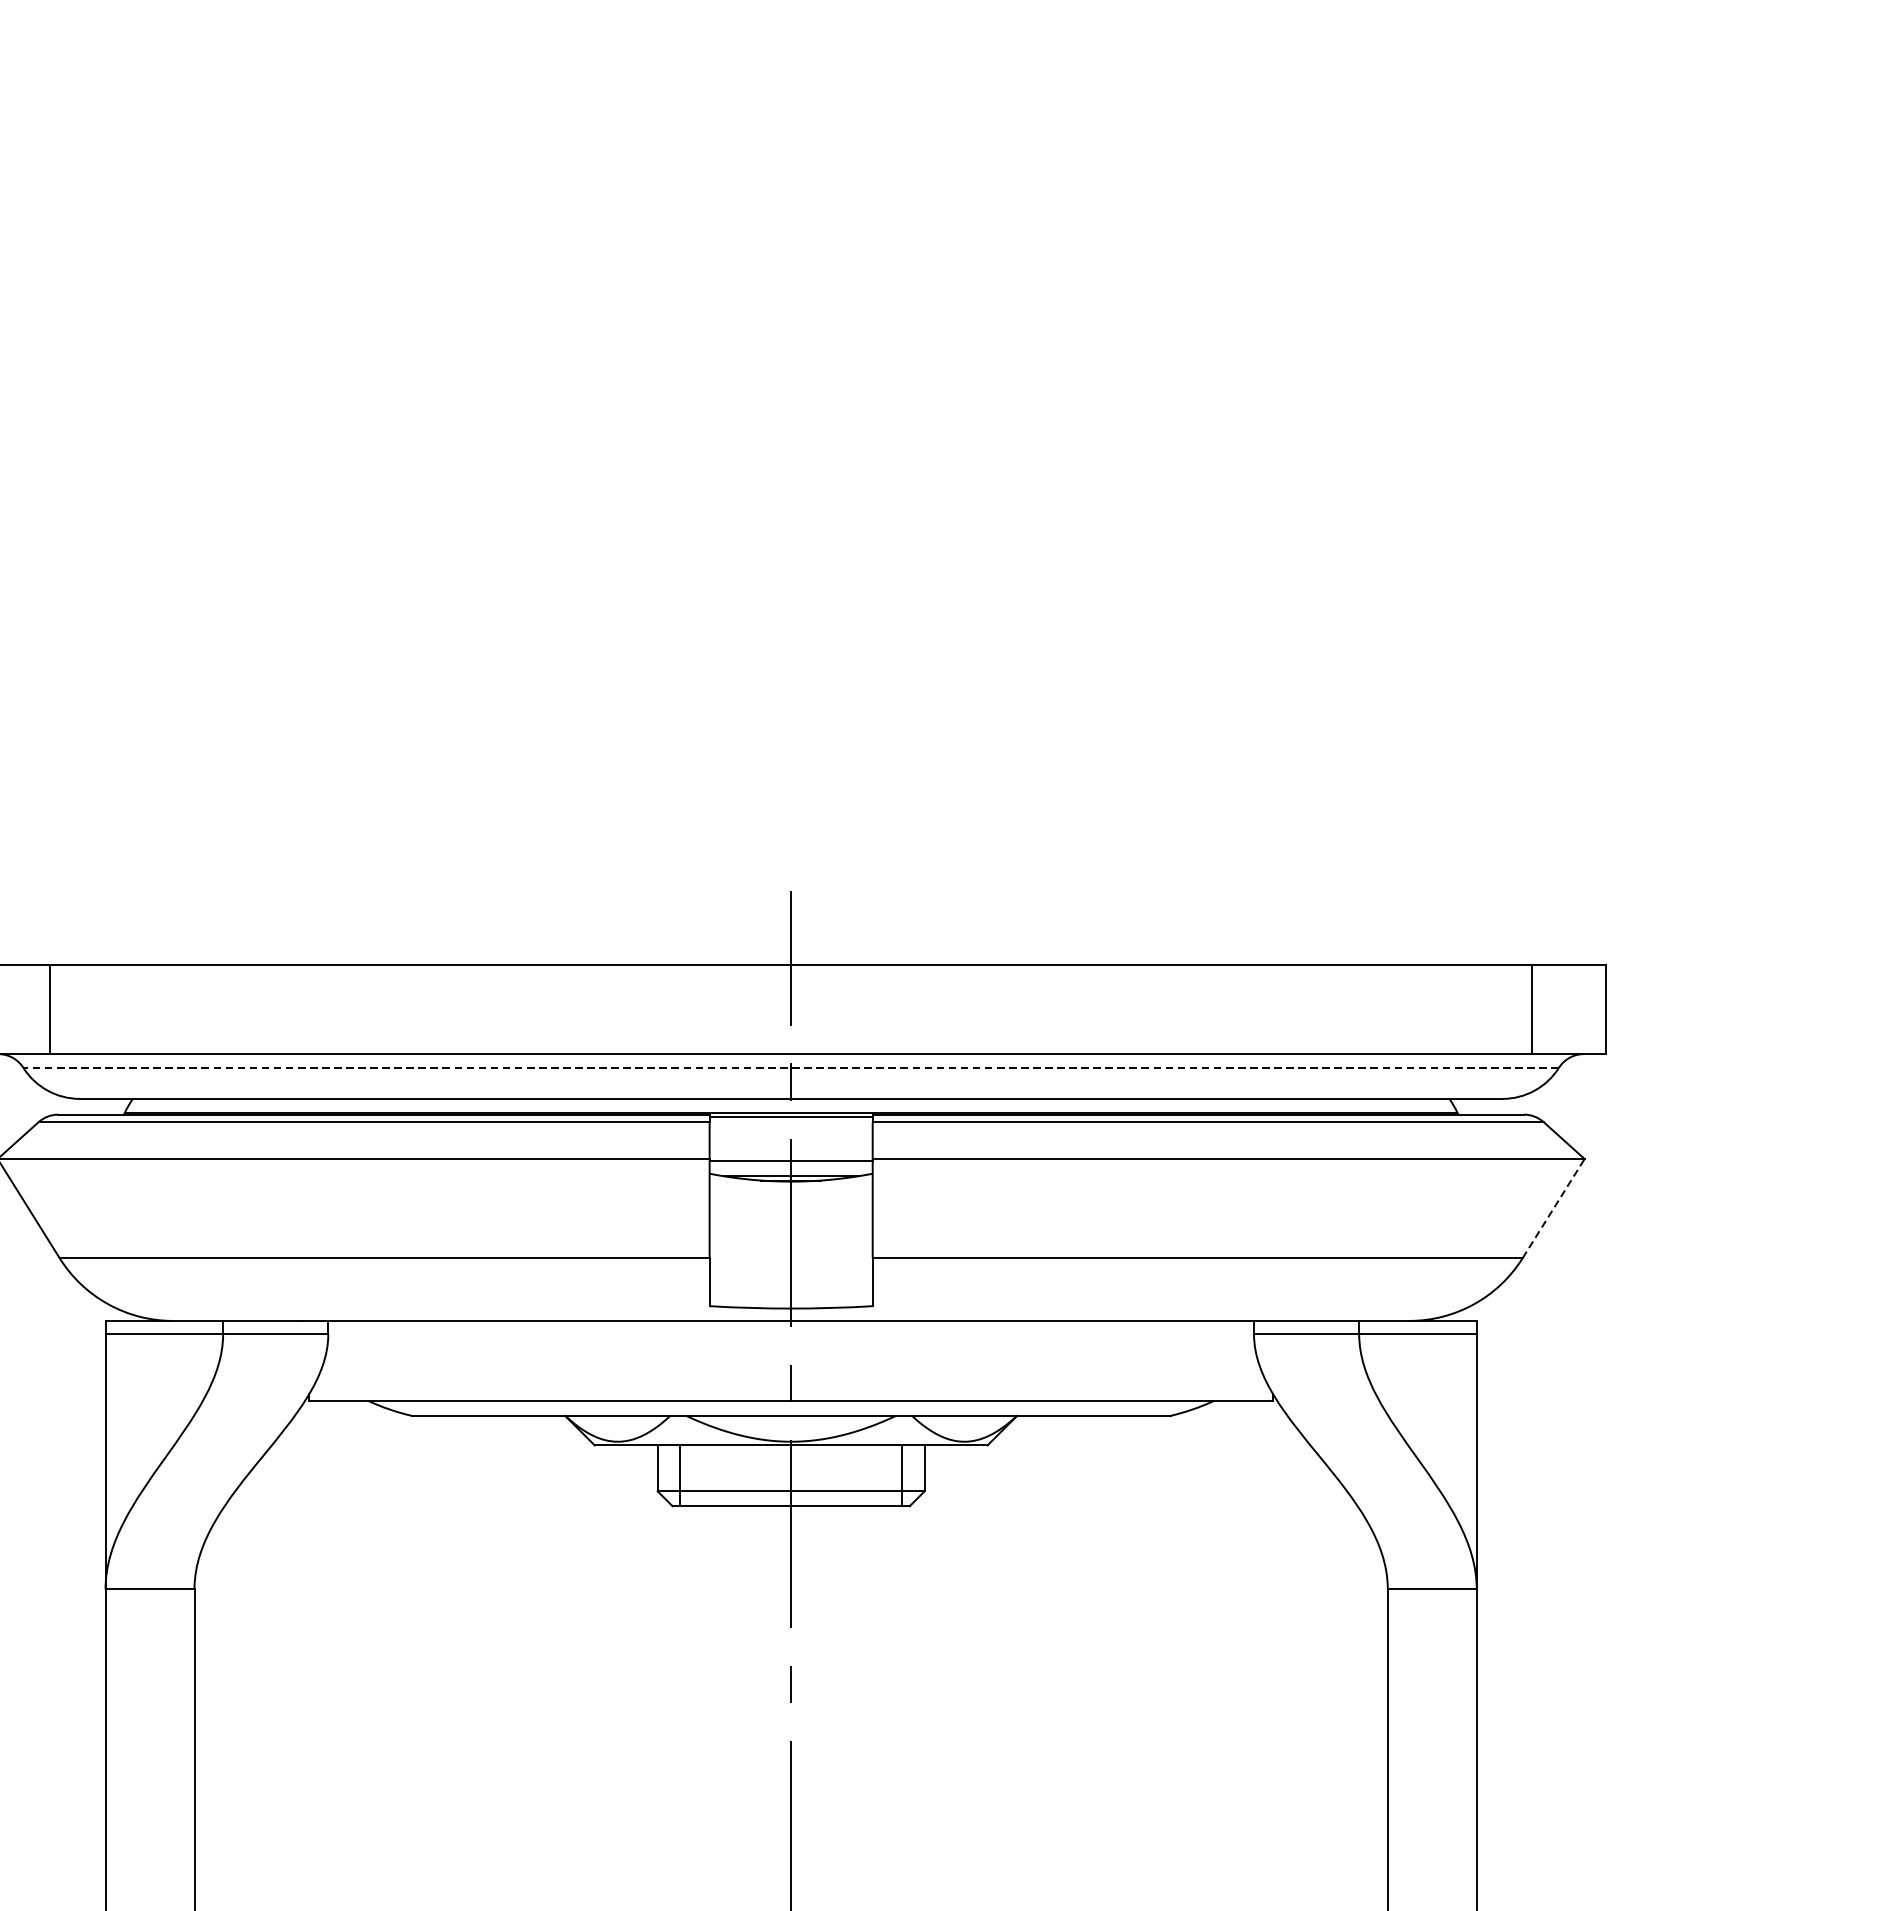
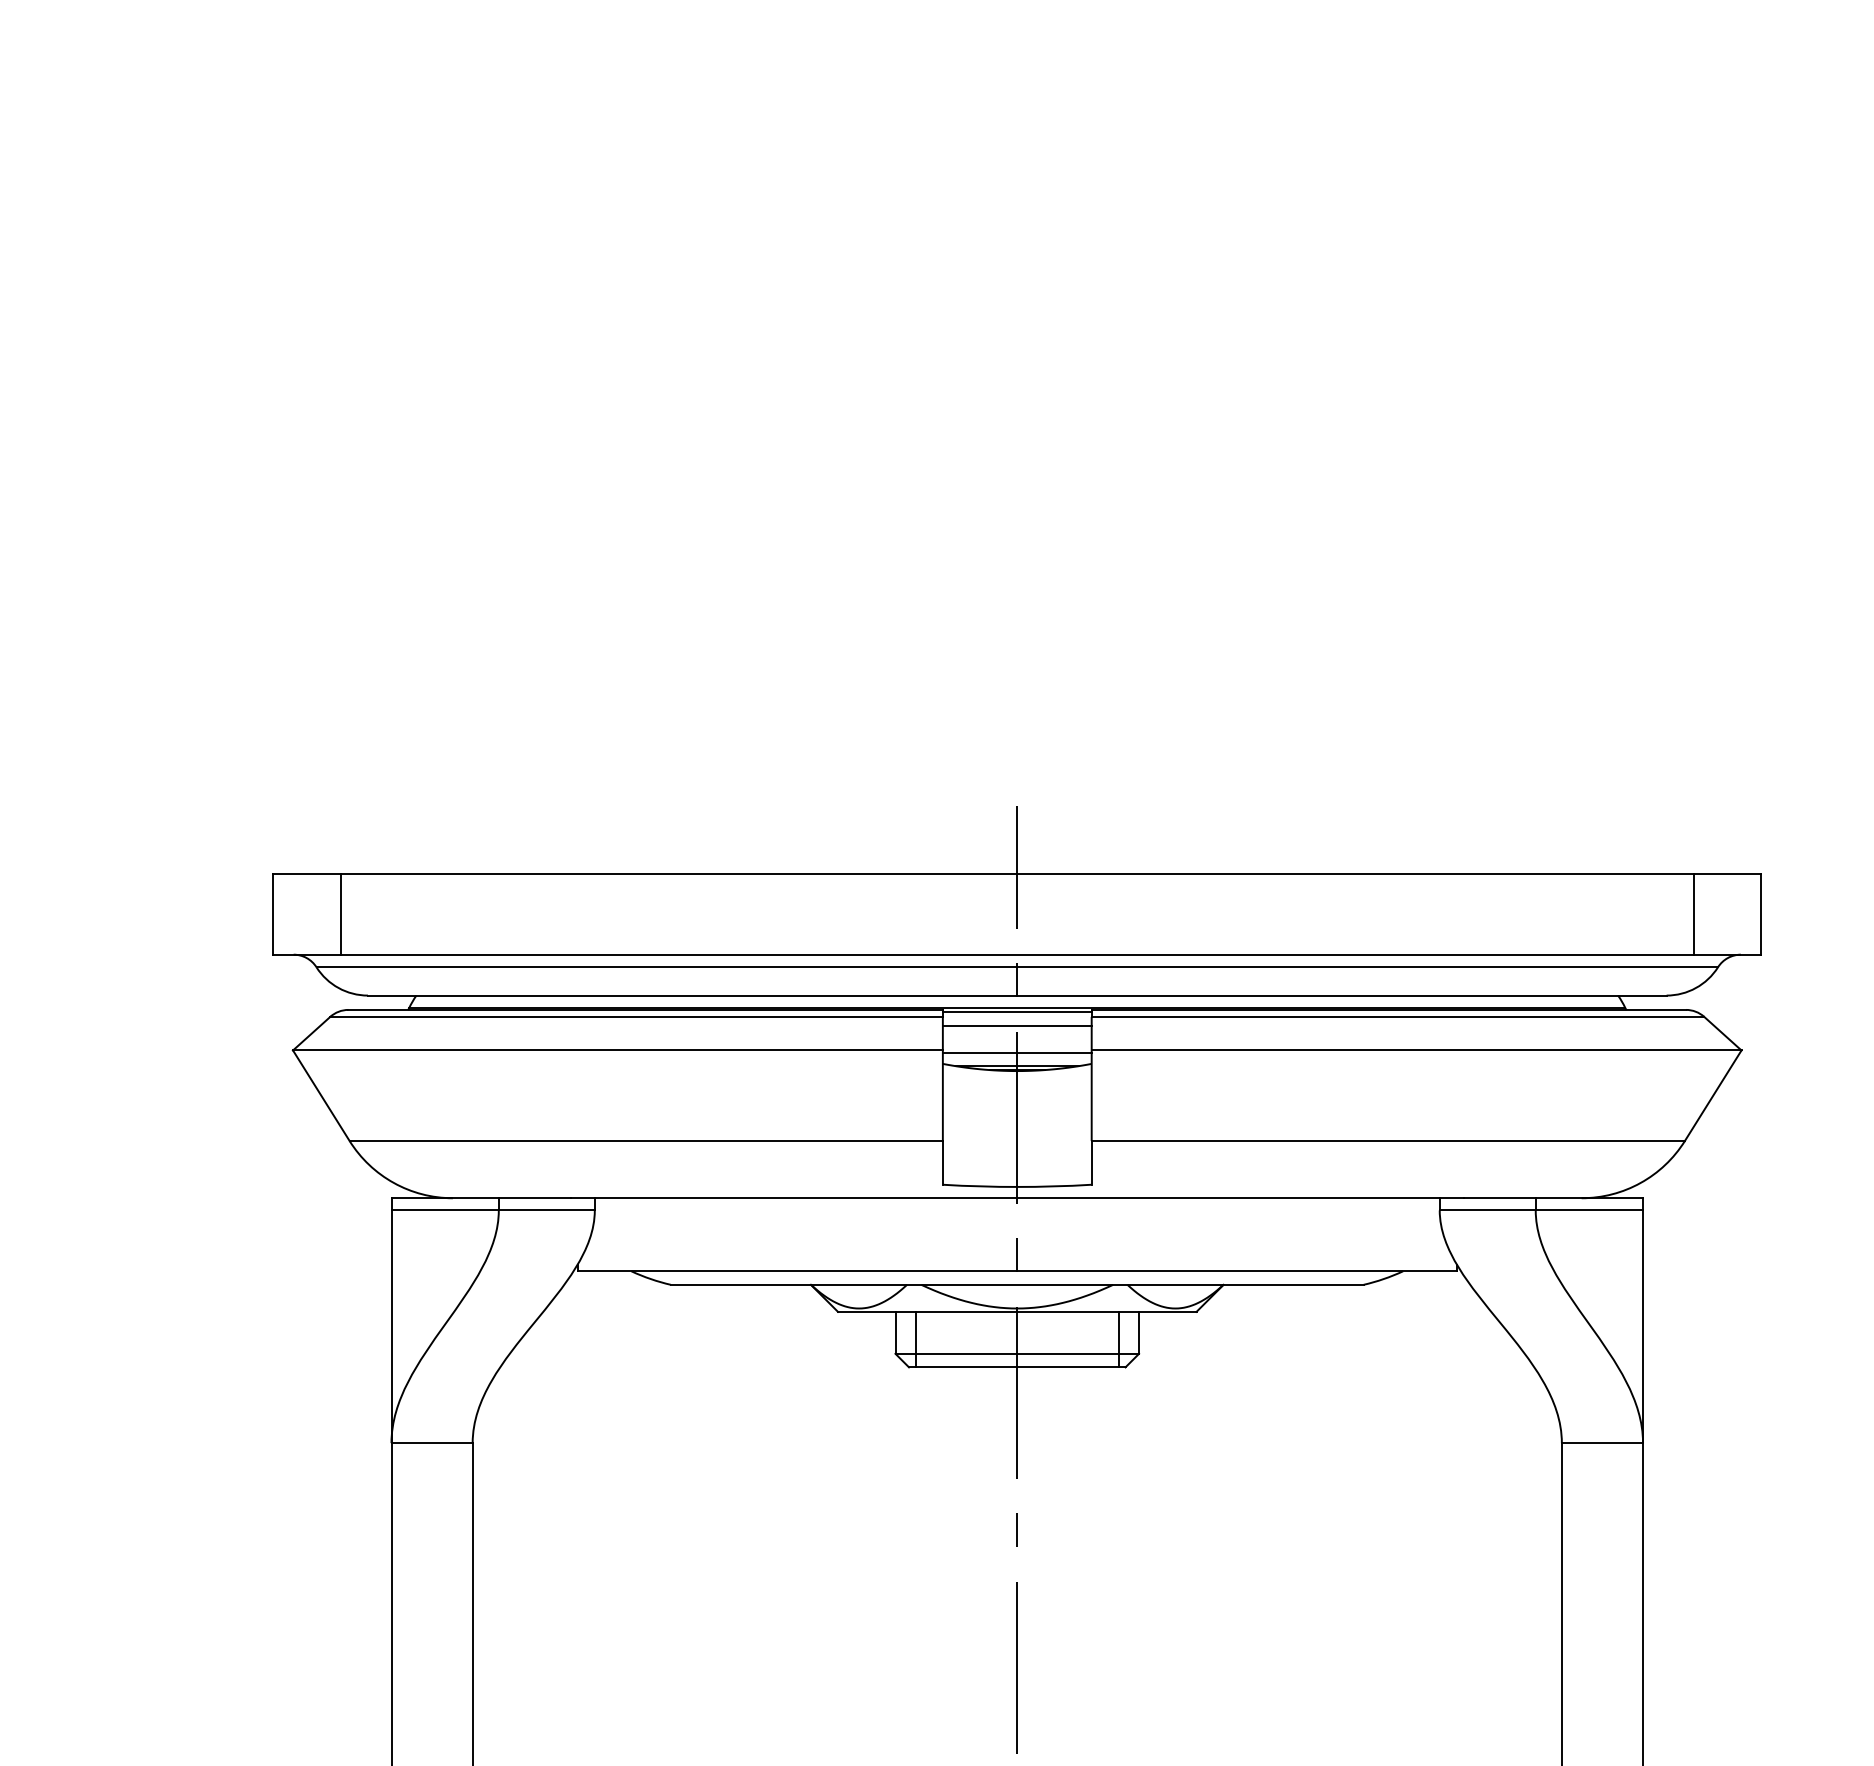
line: (791, 1068) -> (1017, 967), dashed -> solid
line: (790, 1131) -> (1016, 1025), added
line: (1553, 1208) -> (1713, 1095), dashed -> solid

